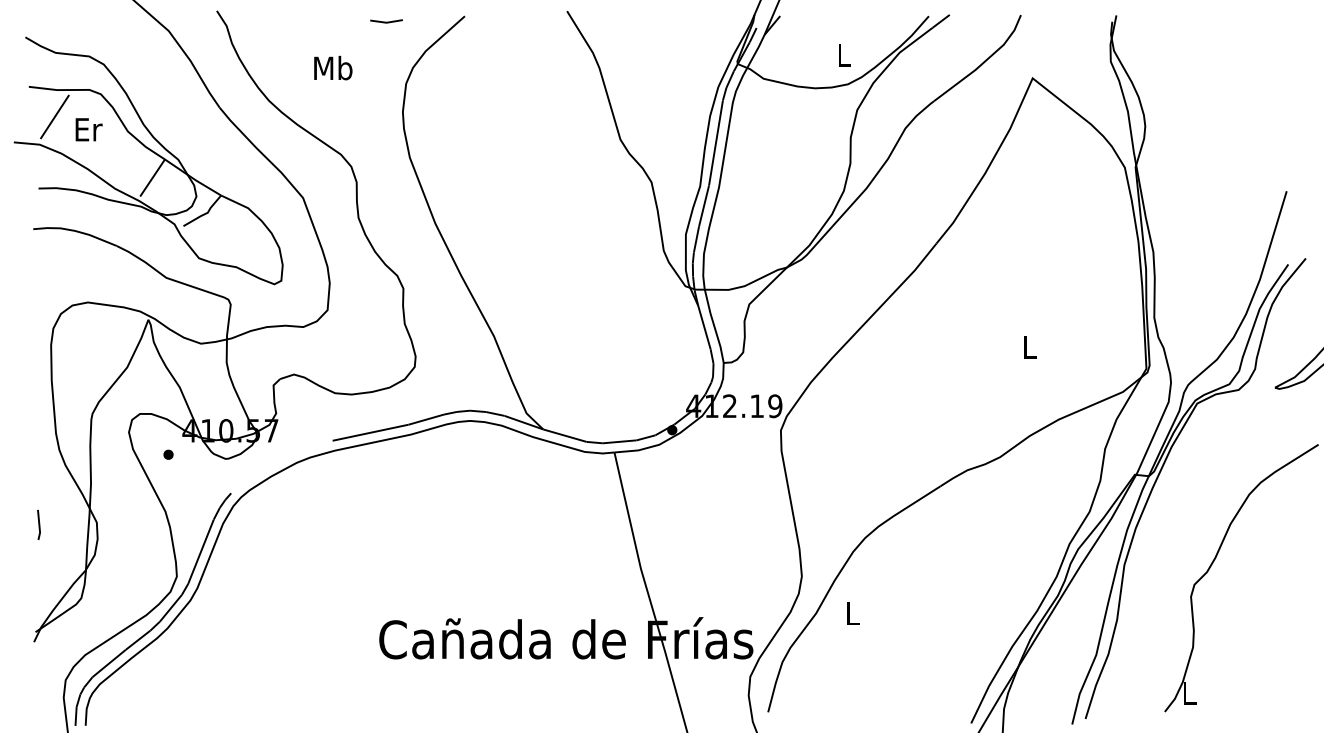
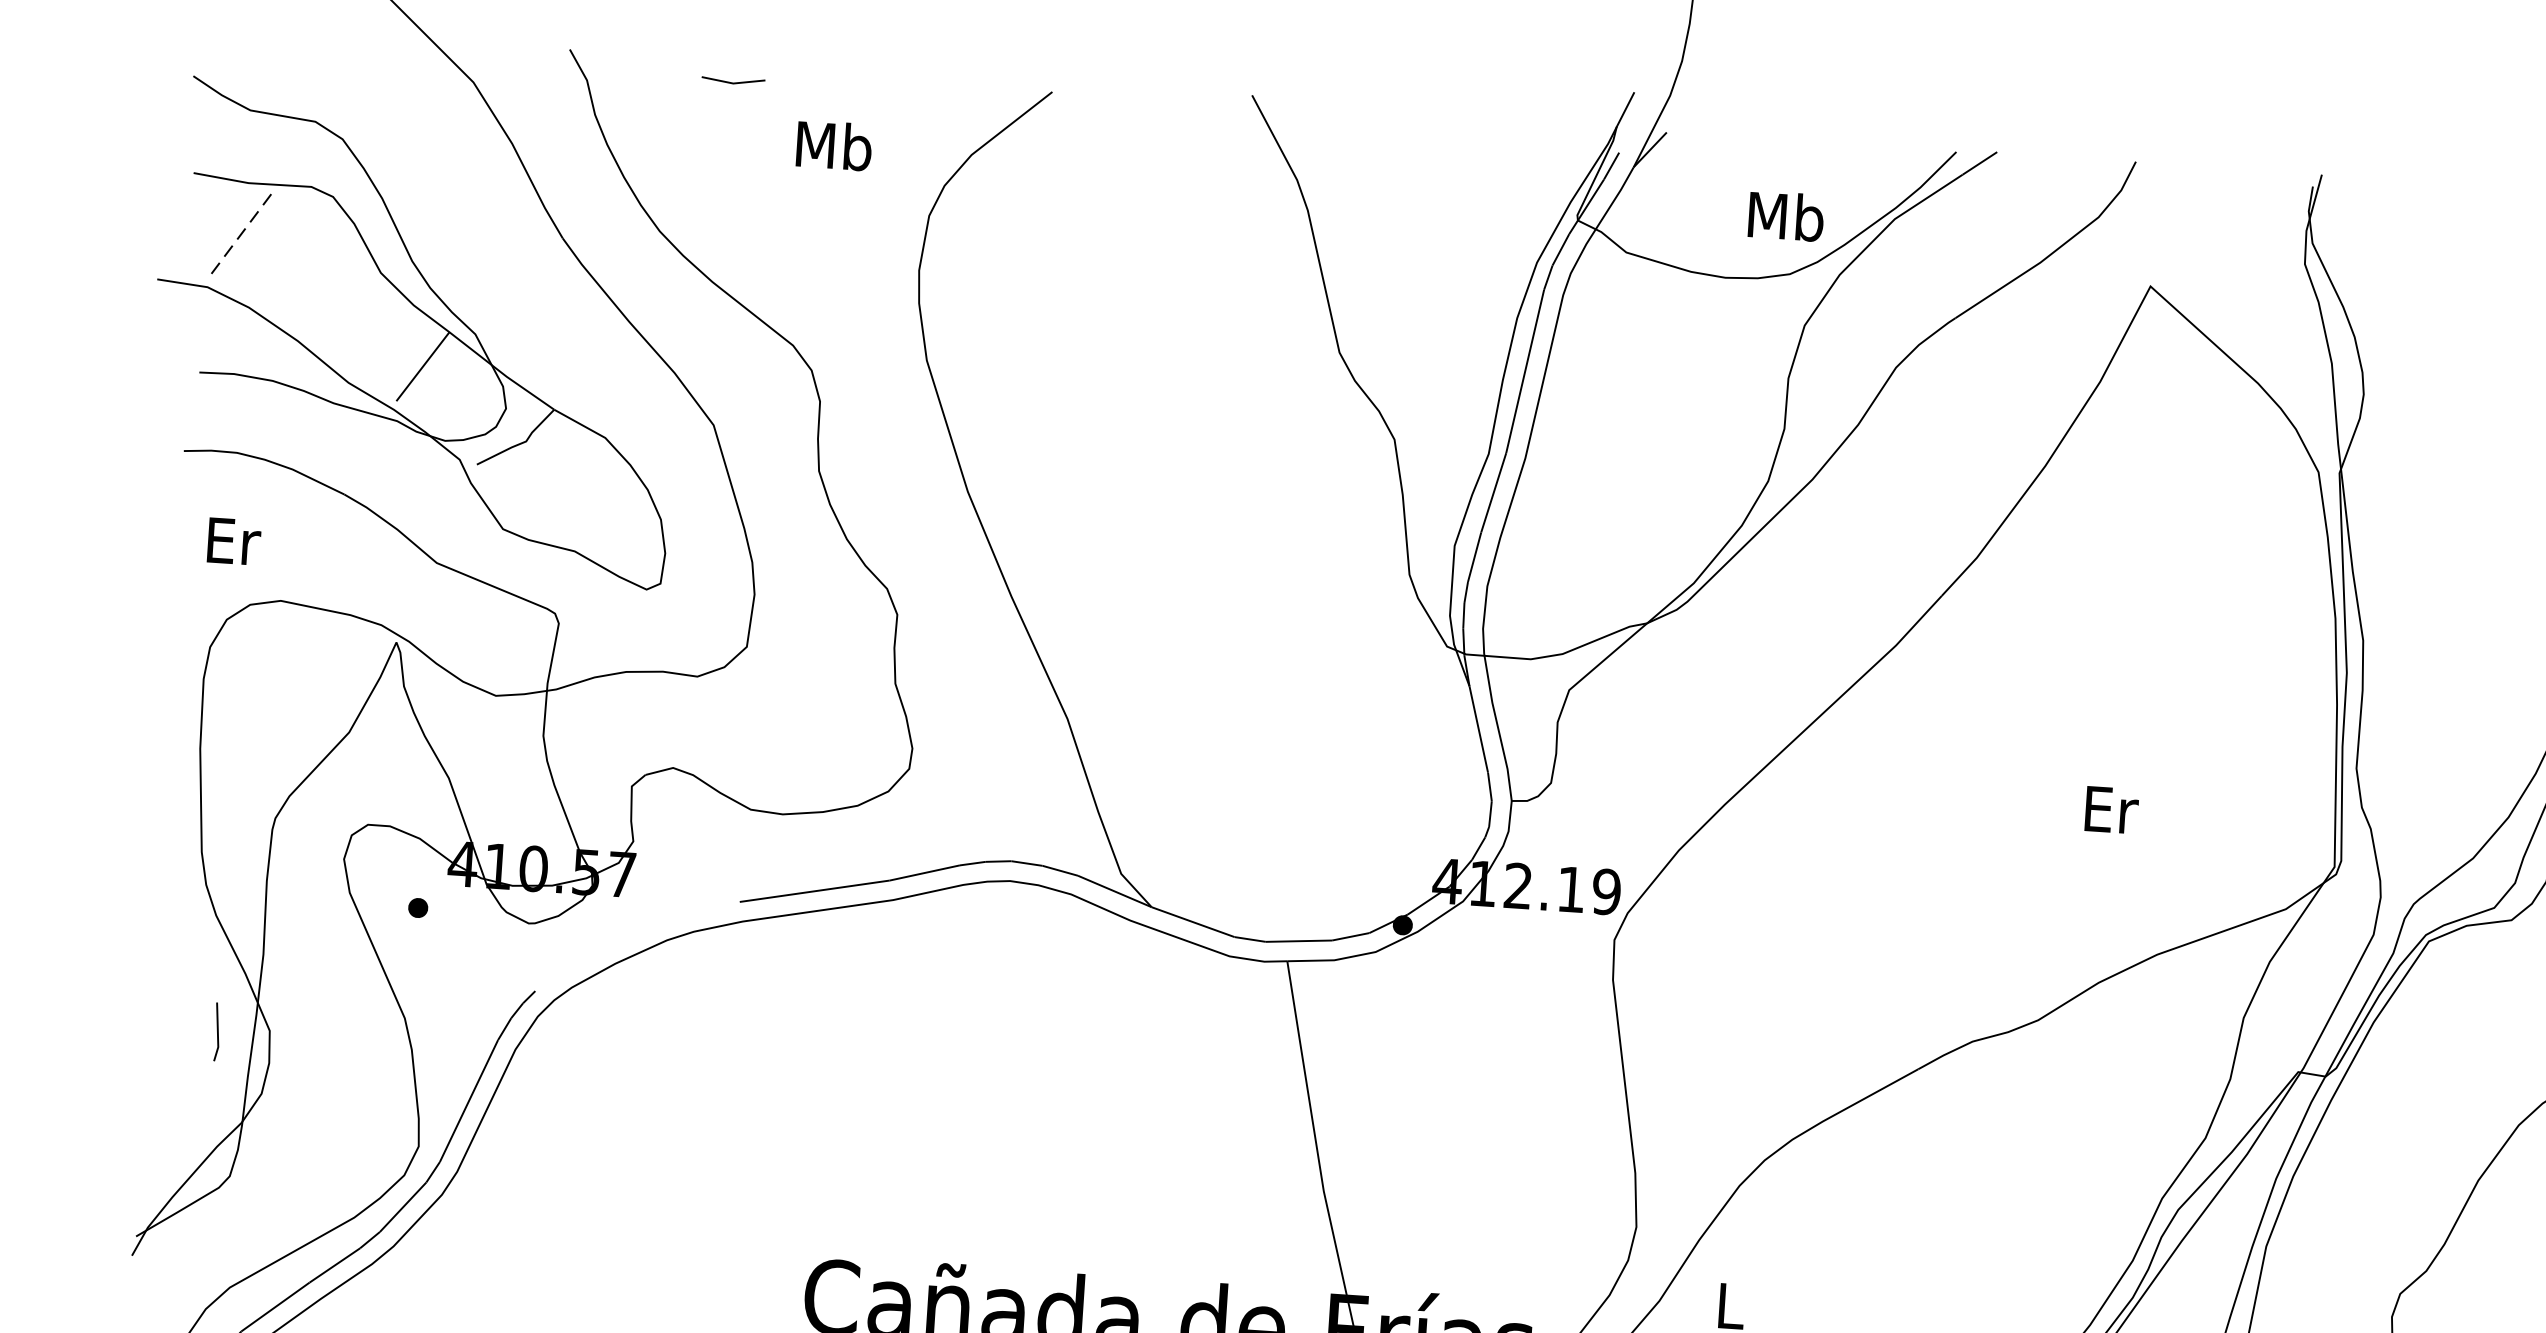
line: (386, 21) -> (733, 81), moved
text: (844, 54) -> (1786, 215), L -> Mb
text: (333, 67) -> (834, 144), moved
line: (54, 117) -> (239, 236), solid -> dashed
text: (88, 129) -> (233, 540), moved
text: (1030, 346) -> (2111, 808), L -> Er
line: (38, 524) -> (216, 1031), moved

